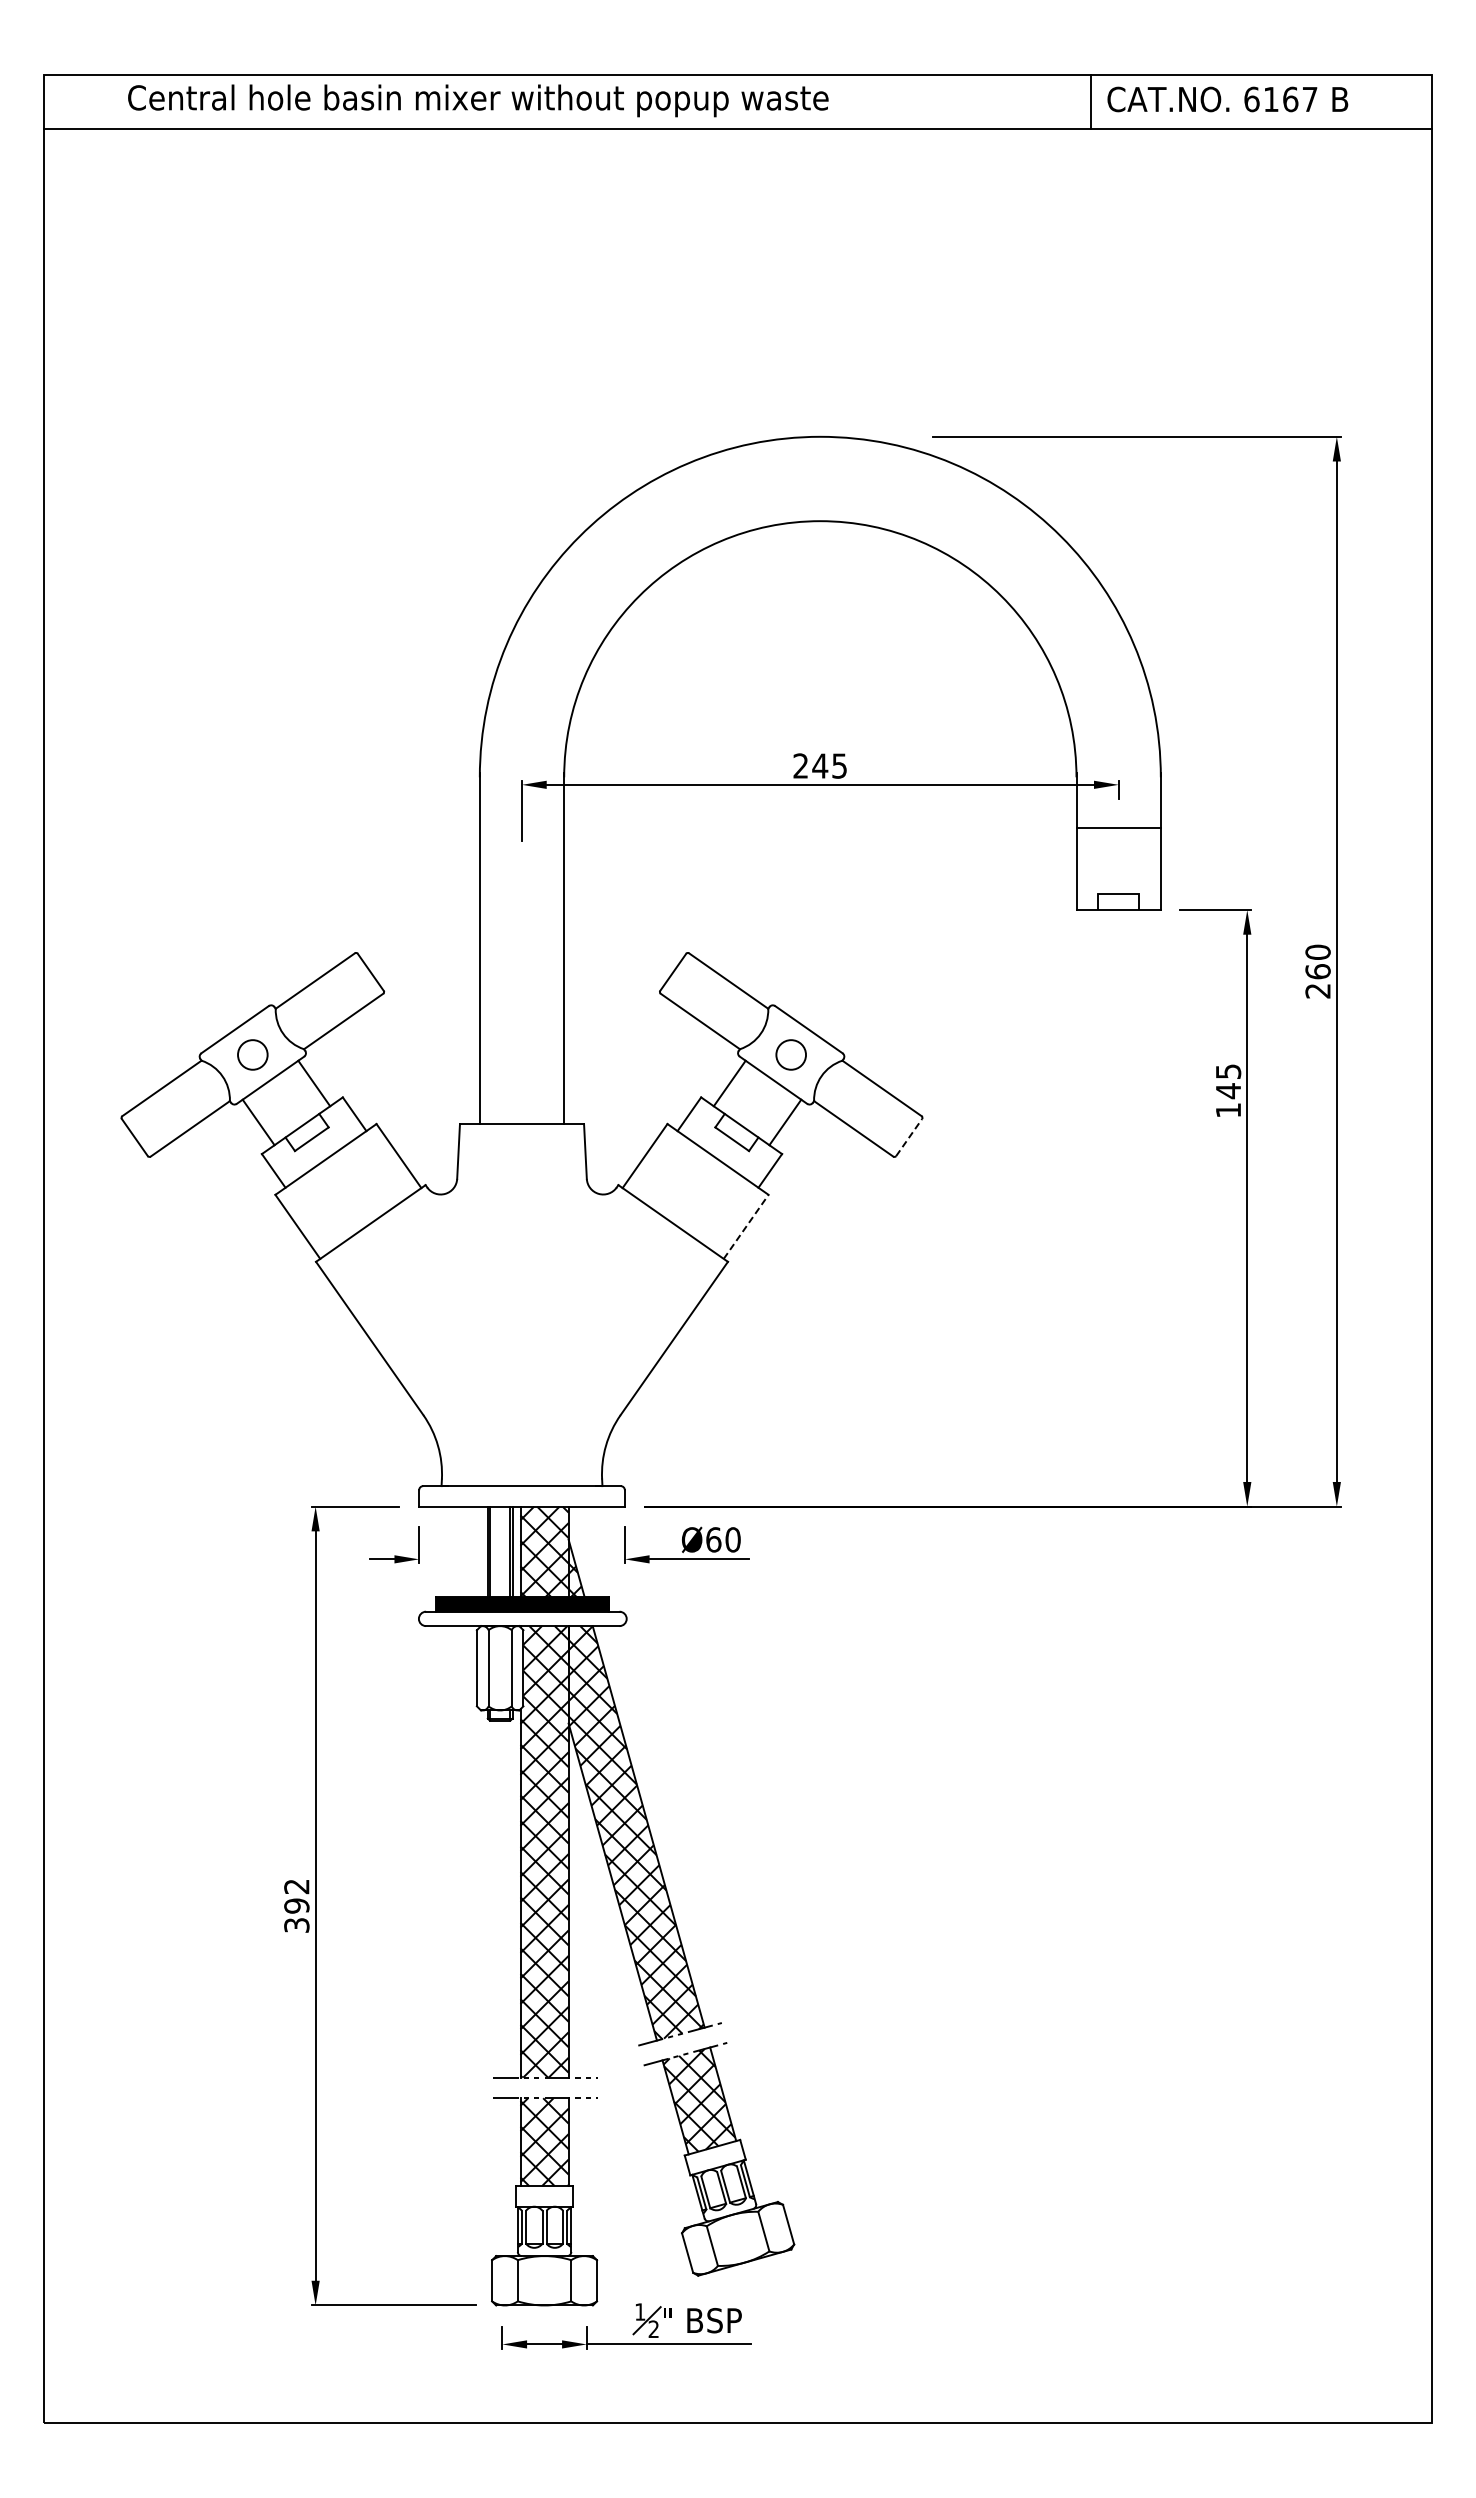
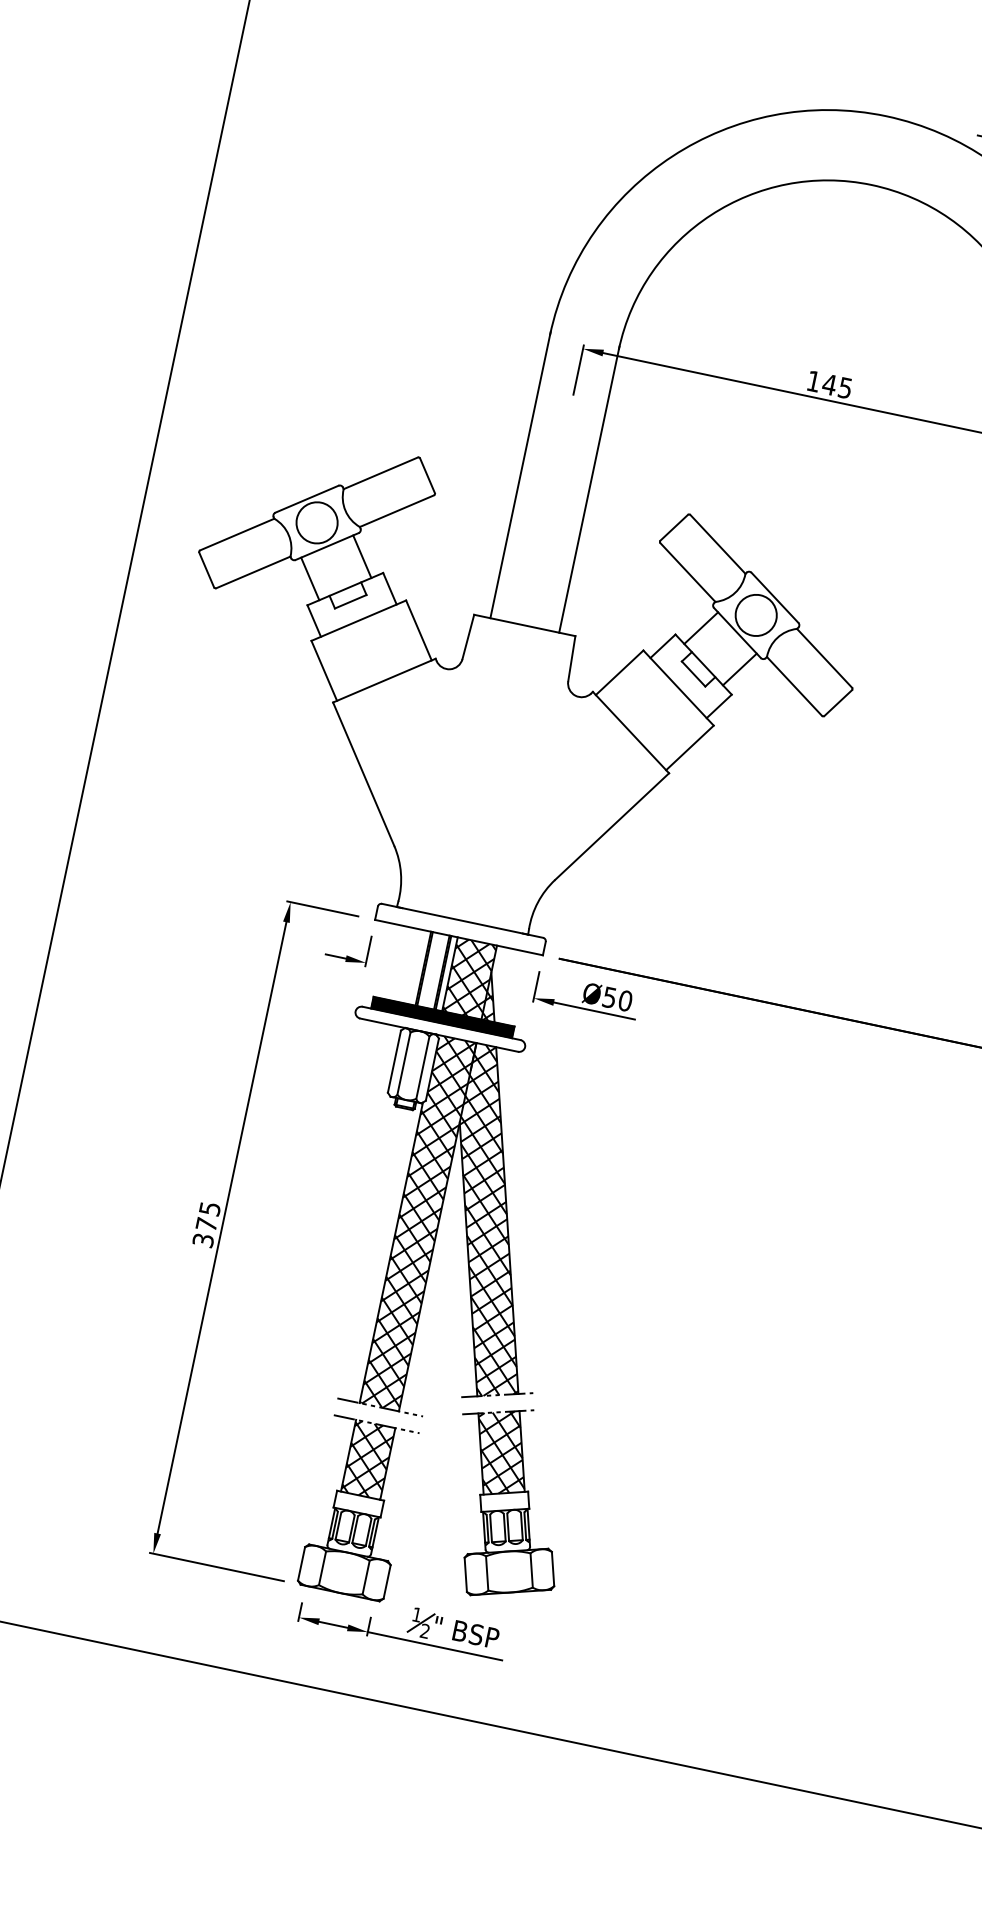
text: (800, 765) -> (813, 380), 245 -> 145
circle: (252, 1054) -> (316, 522), size x1.67
circle: (790, 1054) -> (755, 614), size x1.67
line: (909, 1137) -> (838, 703), dashed -> solid
line: (746, 1226) -> (690, 747), dashed -> solid
text: (713, 1539) -> (609, 997), Ø60 -> Ø50
text: (296, 1896) -> (208, 1216), 392 -> 375

